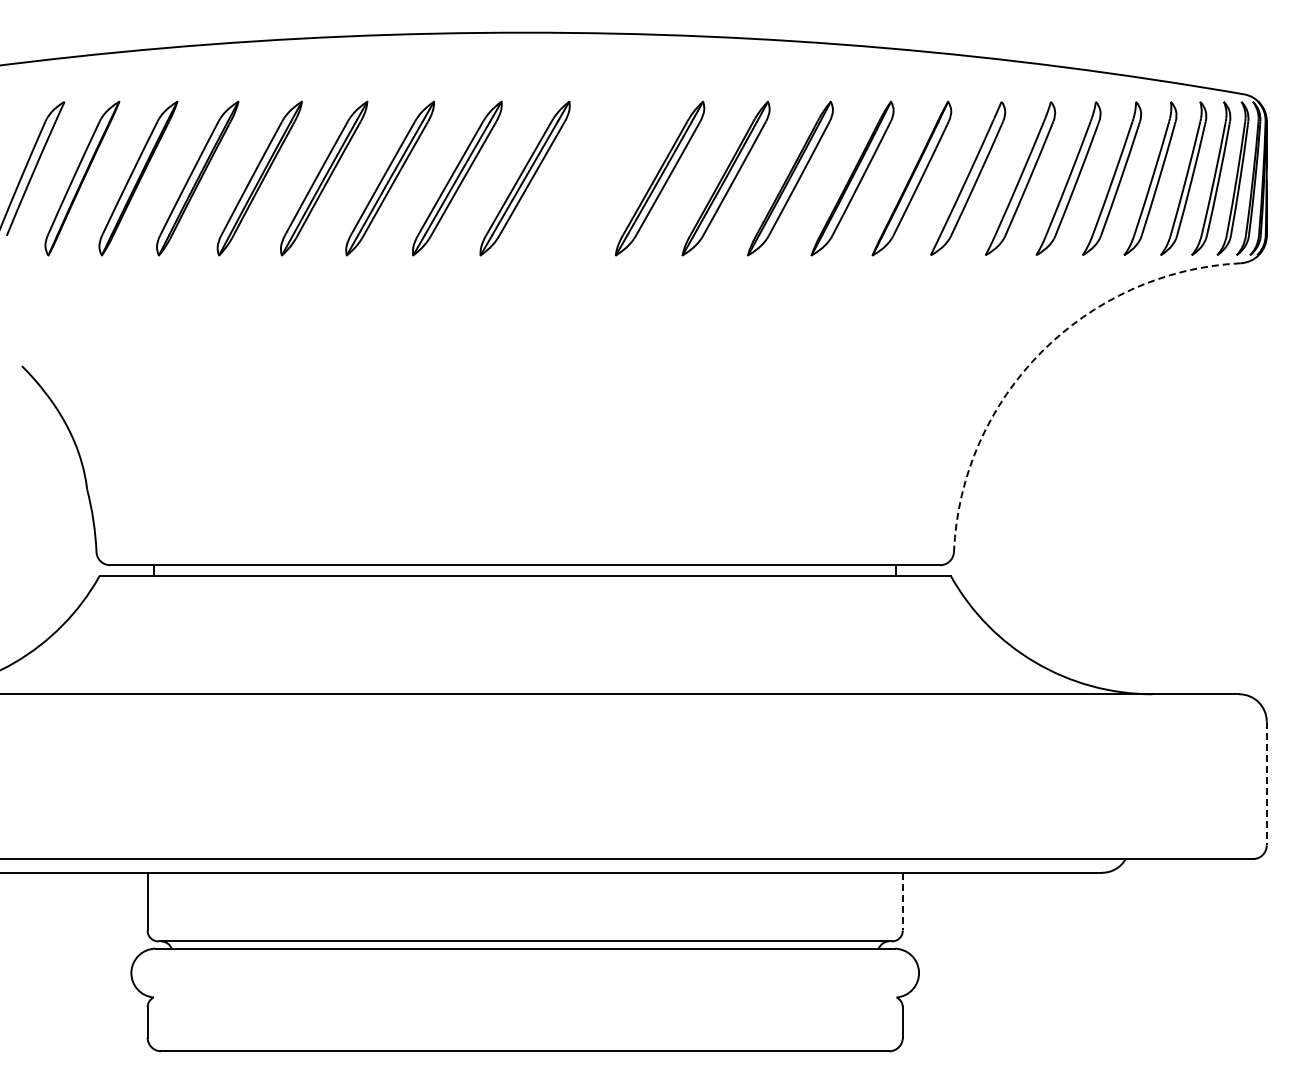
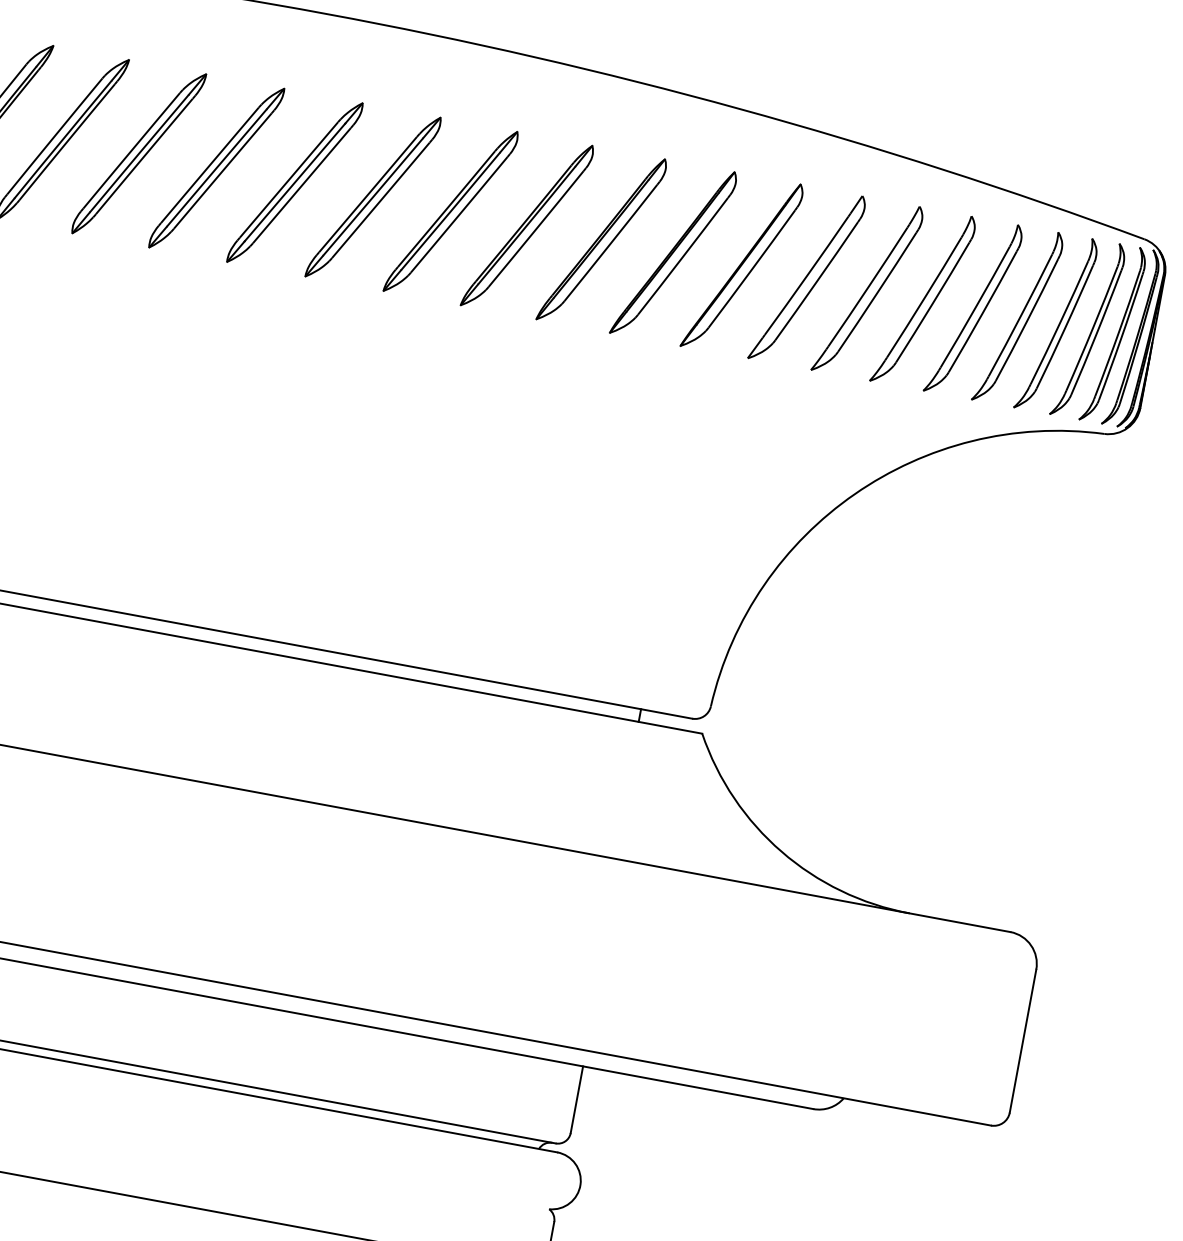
part: (592, 178) -> (372, 196), added
arc: (1041, 352) -> (854, 494), dashed -> solid
line: (1266, 783) -> (1022, 1041), dashed -> solid
line: (902, 901) -> (576, 1099), dashed -> solid

